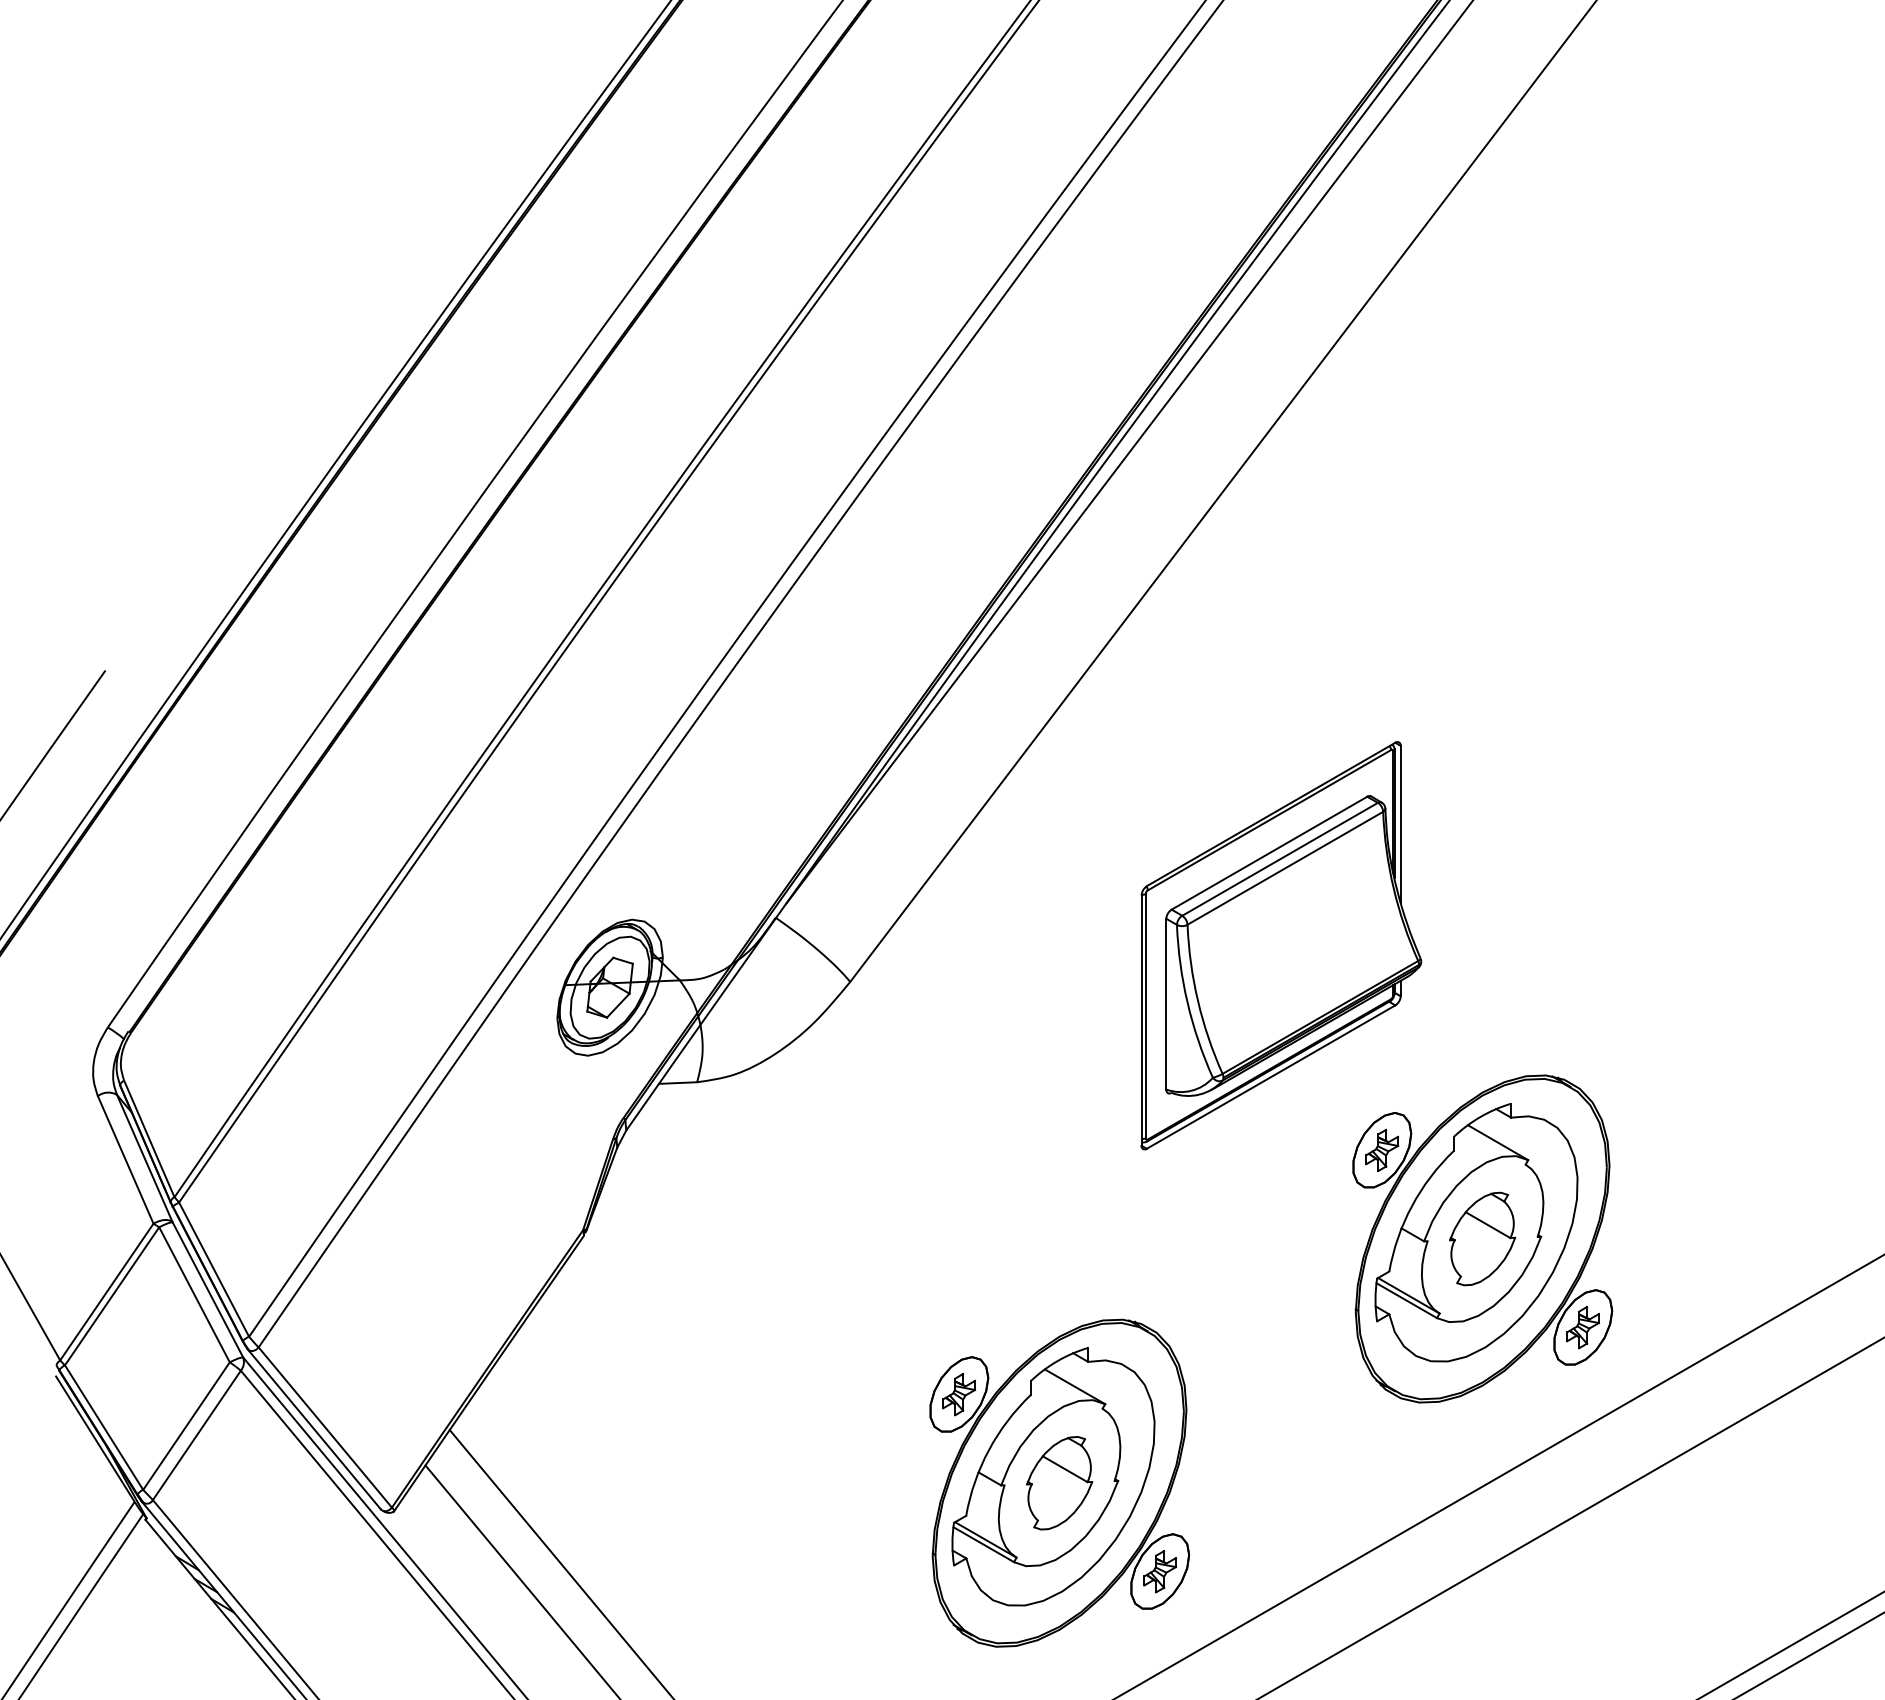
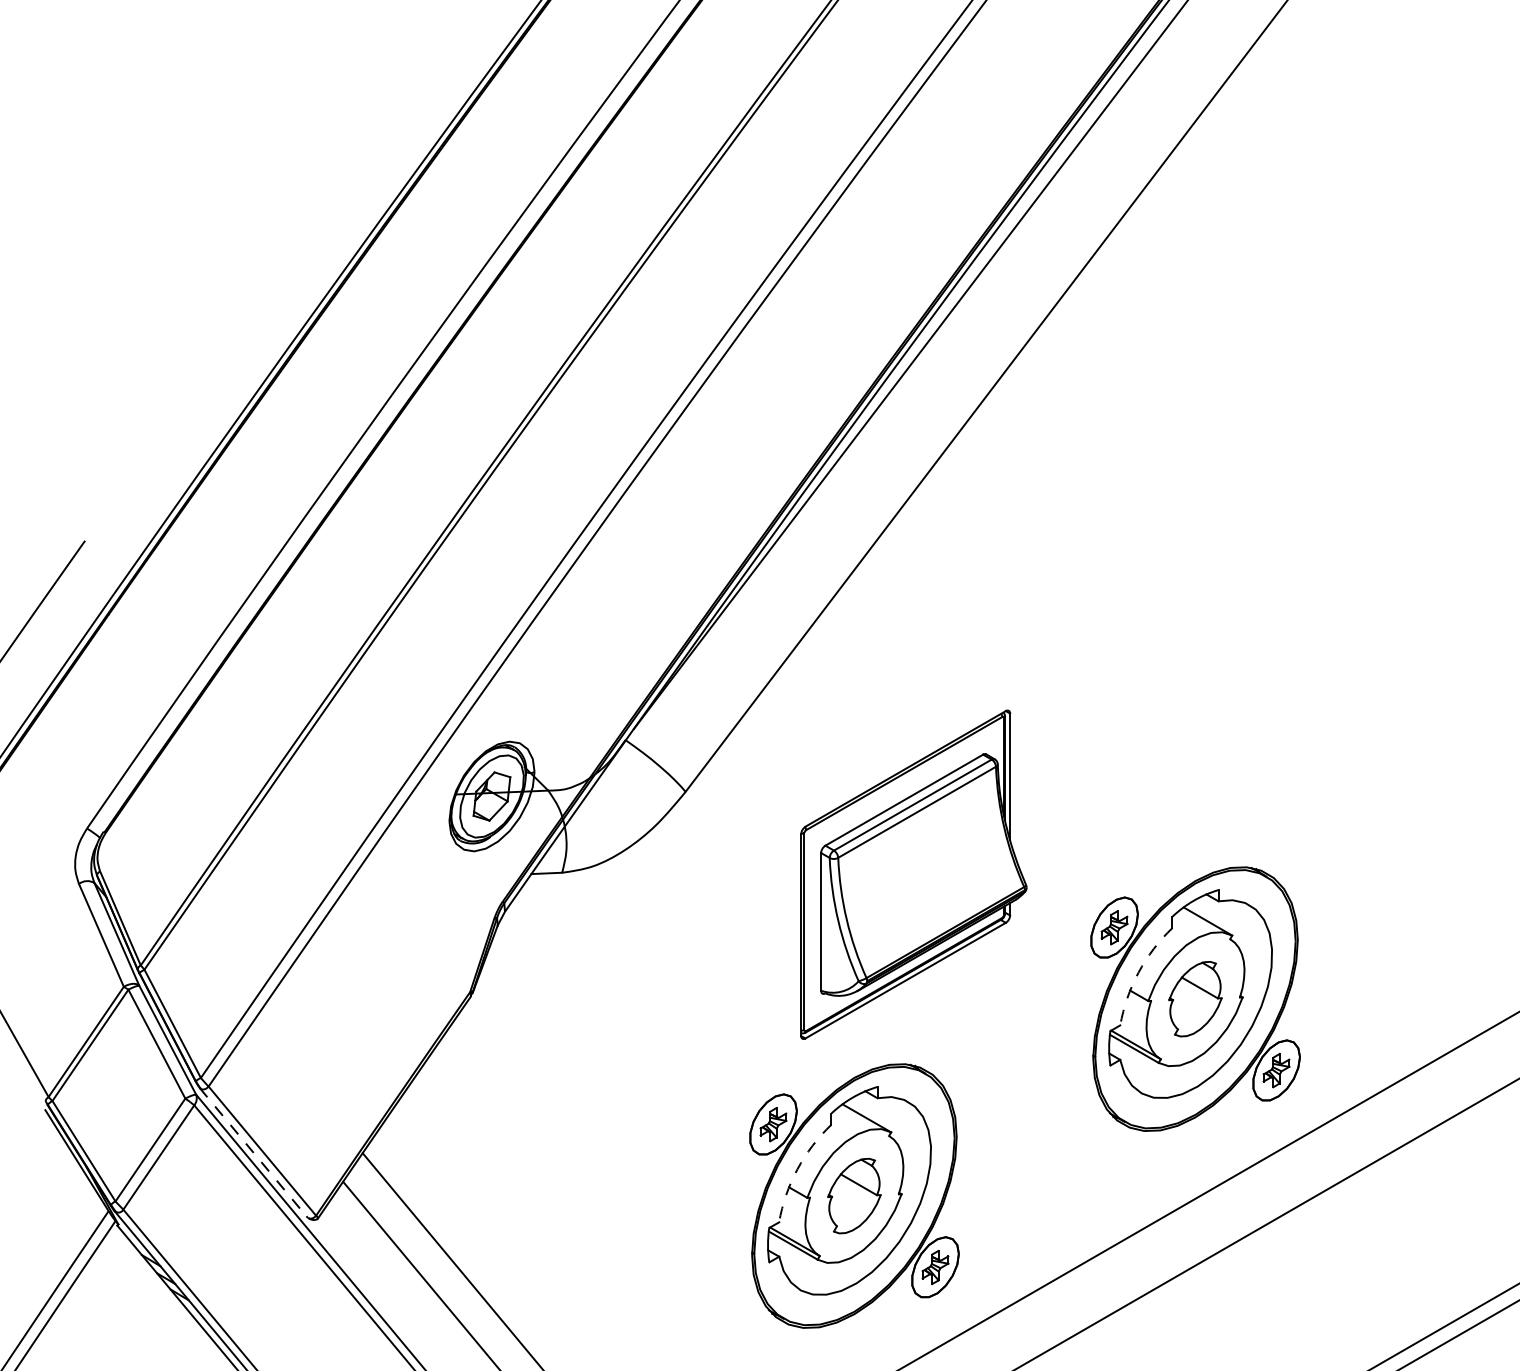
part: (1281, 945) -> (914, 874), moved
arc: (1412, 1205) -> (1138, 972), solid -> dashed
line: (314, 1429) -> (253, 1152), solid -> dashed
arc: (988, 1450) -> (797, 1169), solid -> dashed

